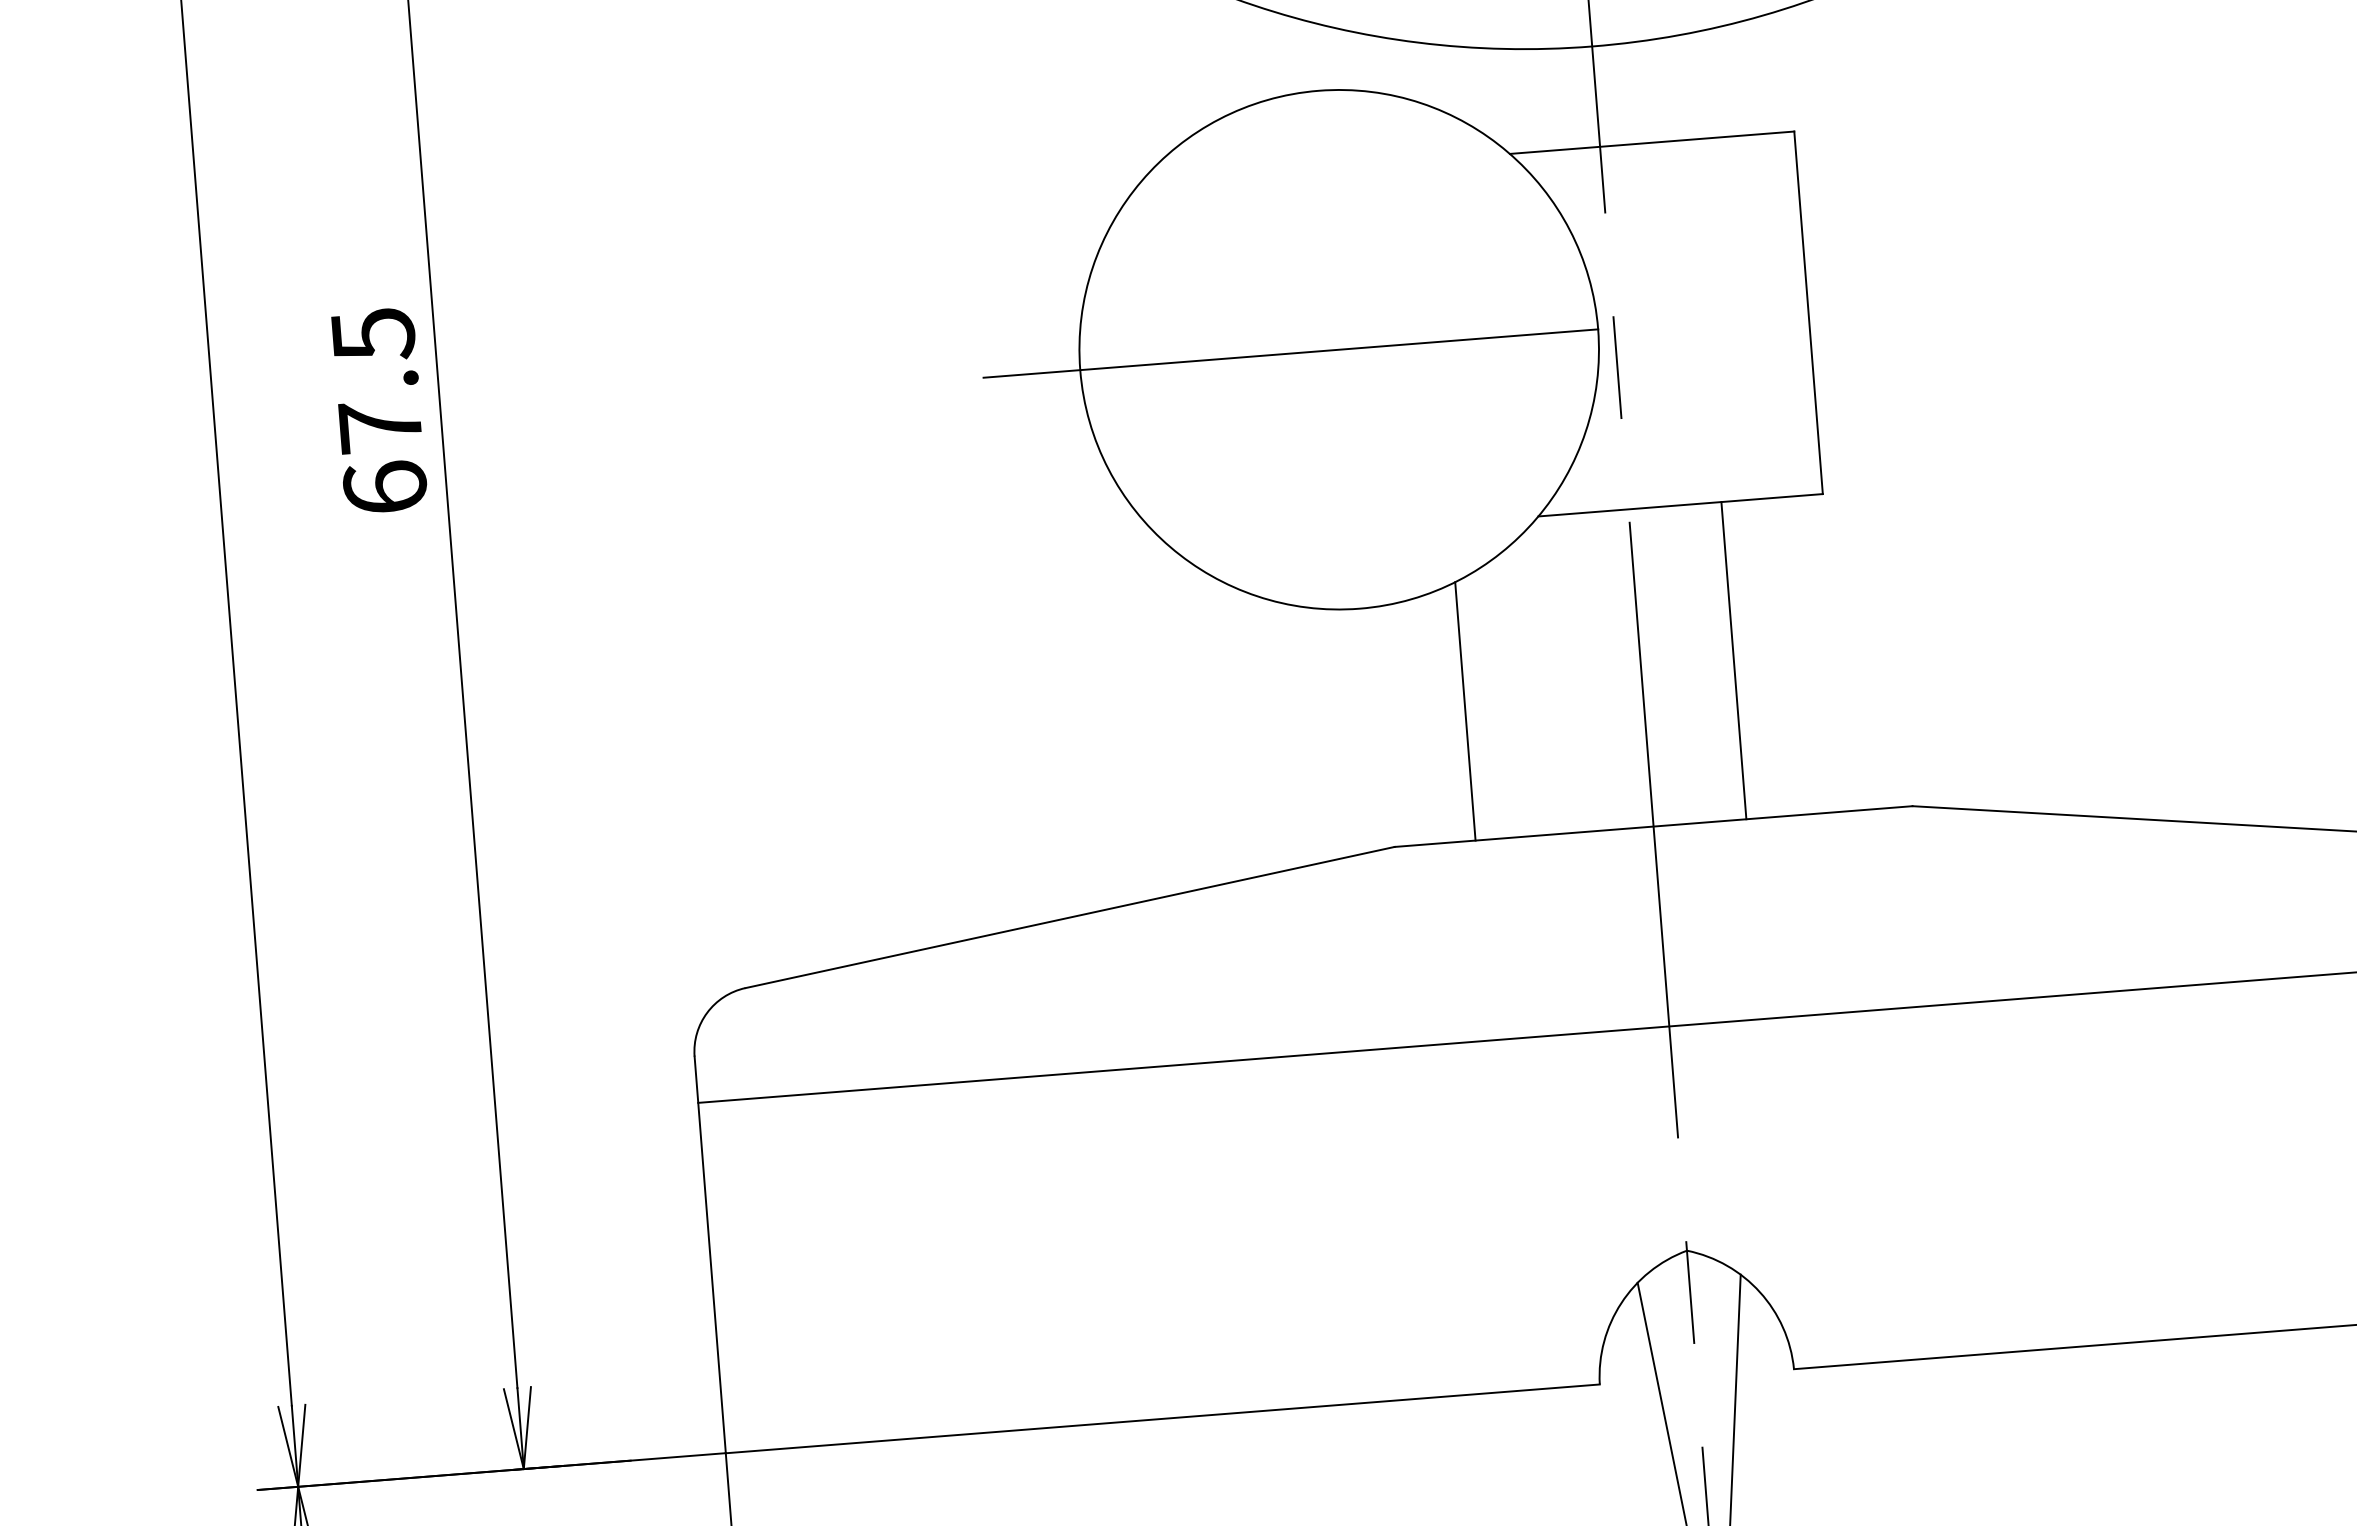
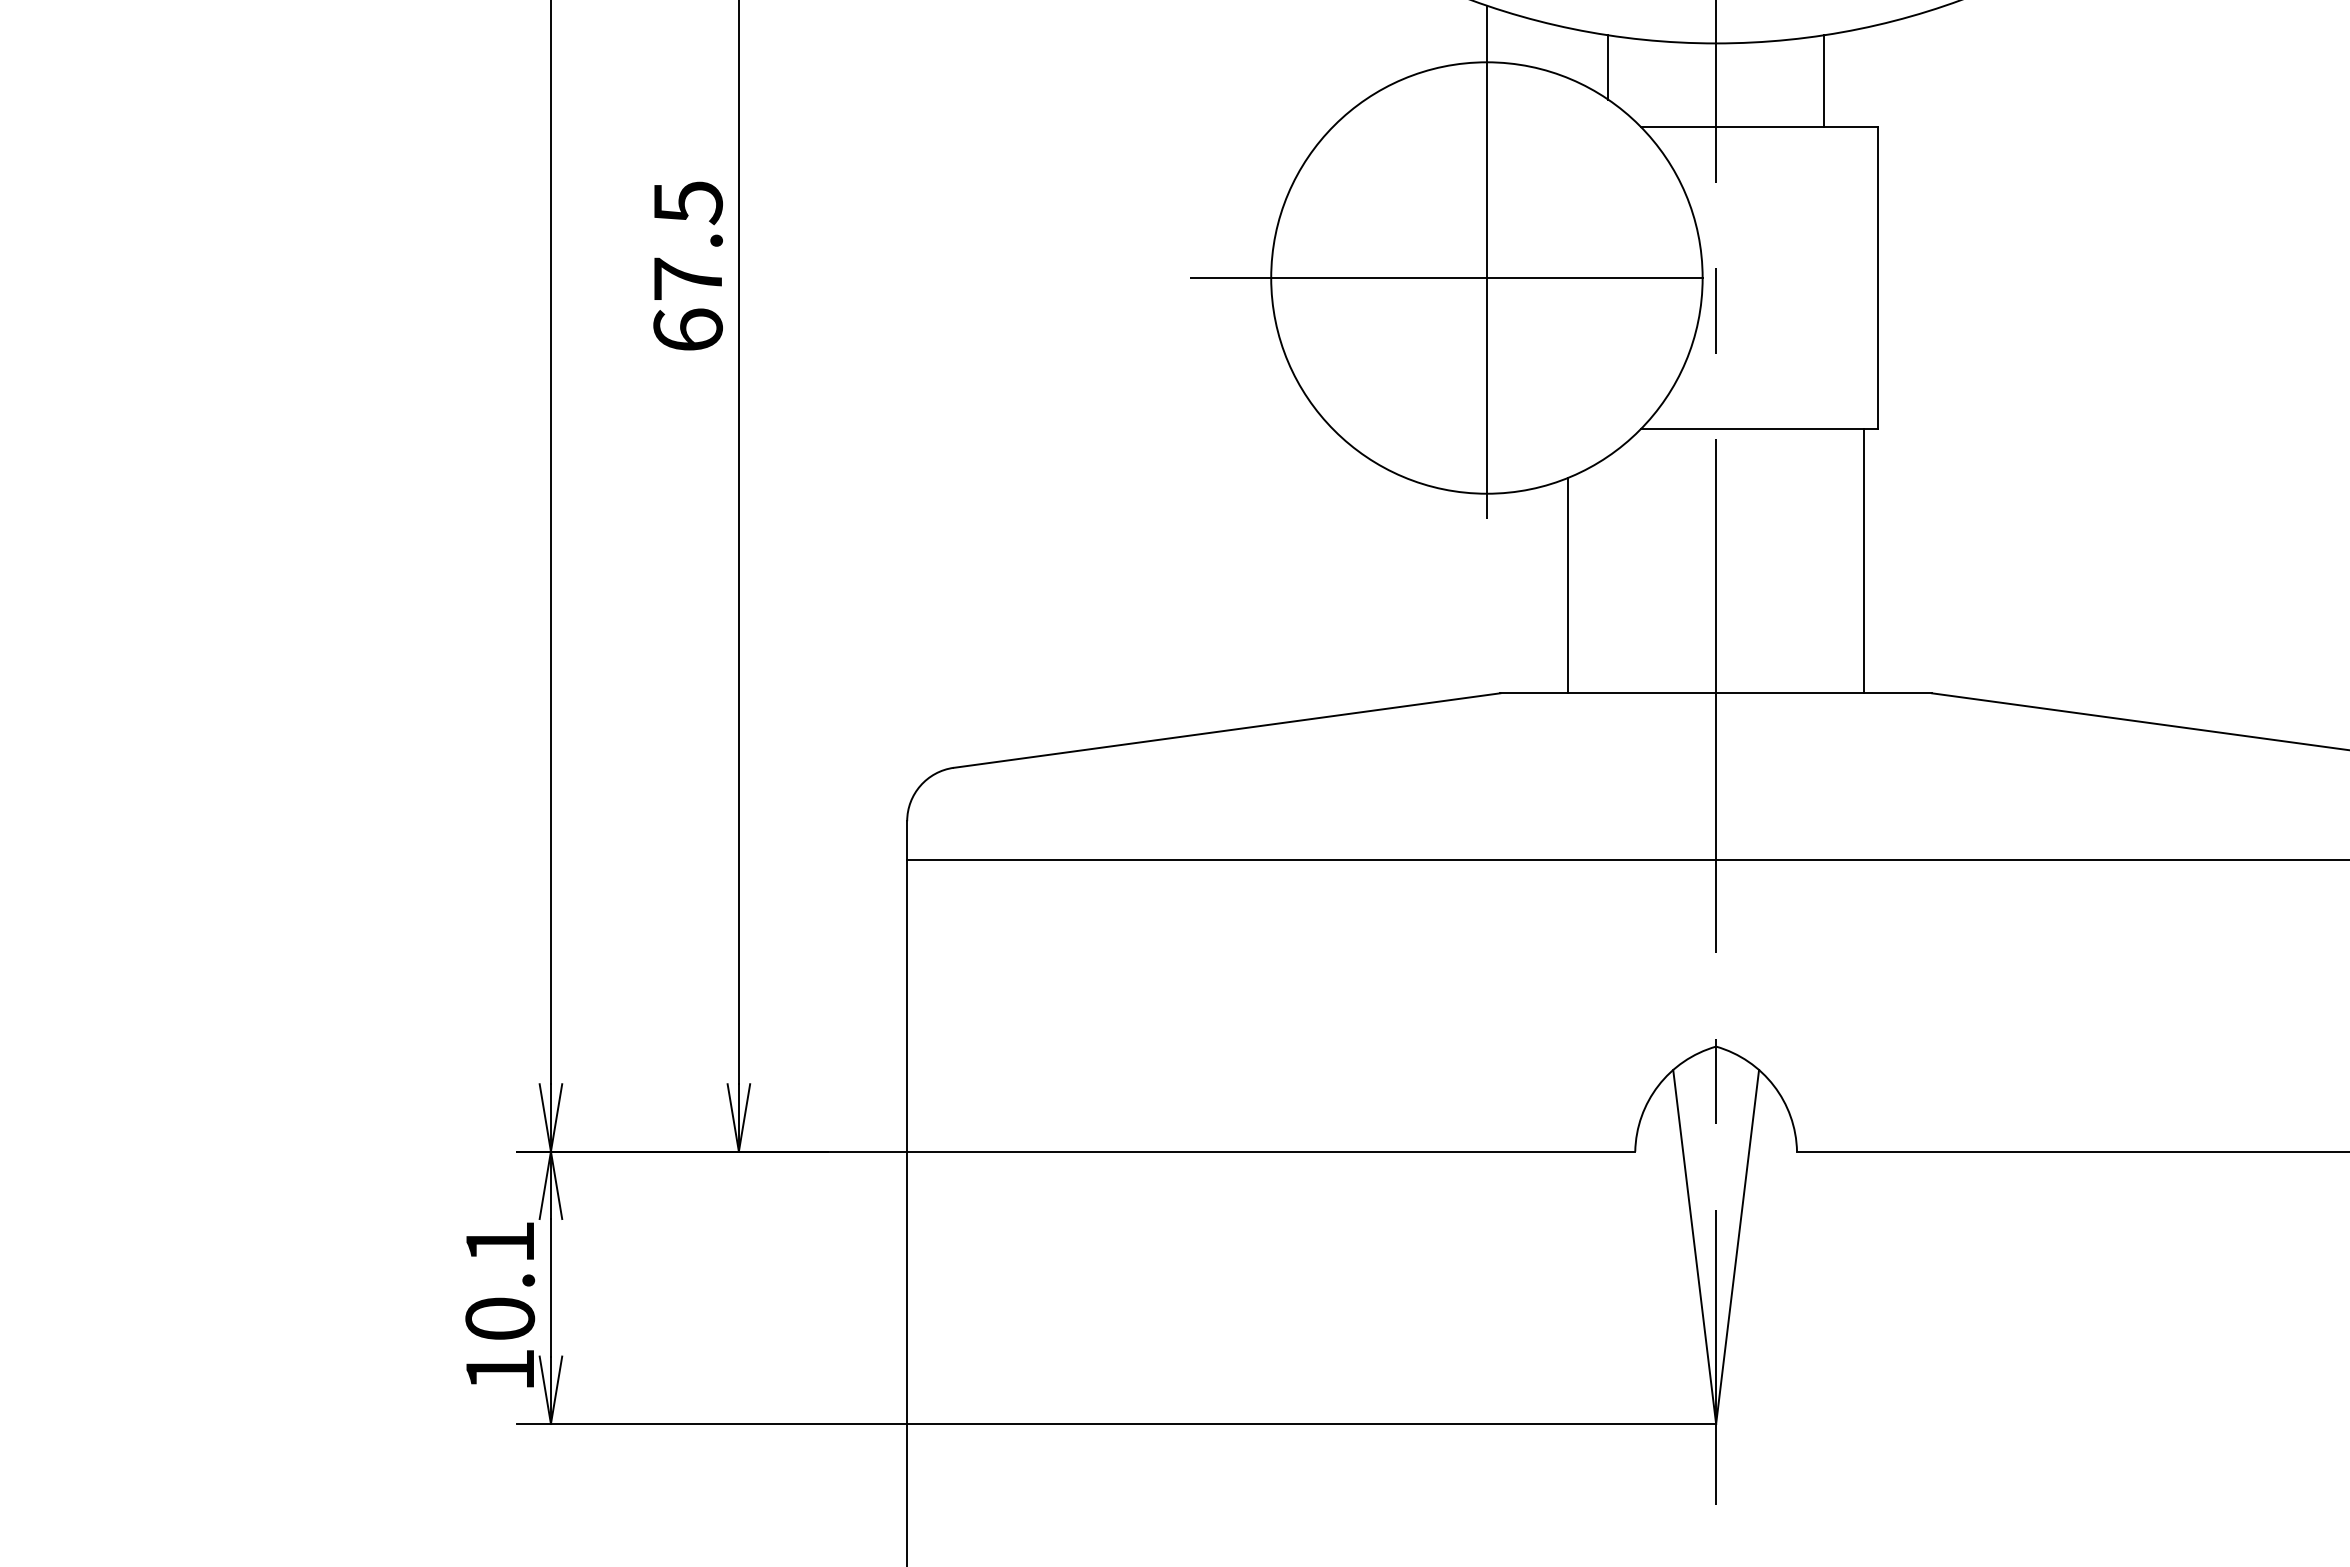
line: (1724, 82) -> (1823, 81), added
line: (1465, 85) -> (1608, 67), added
line: (1338, 347) -> (1486, 276), added
line: (1733, 661) -> (1864, 561), moved

